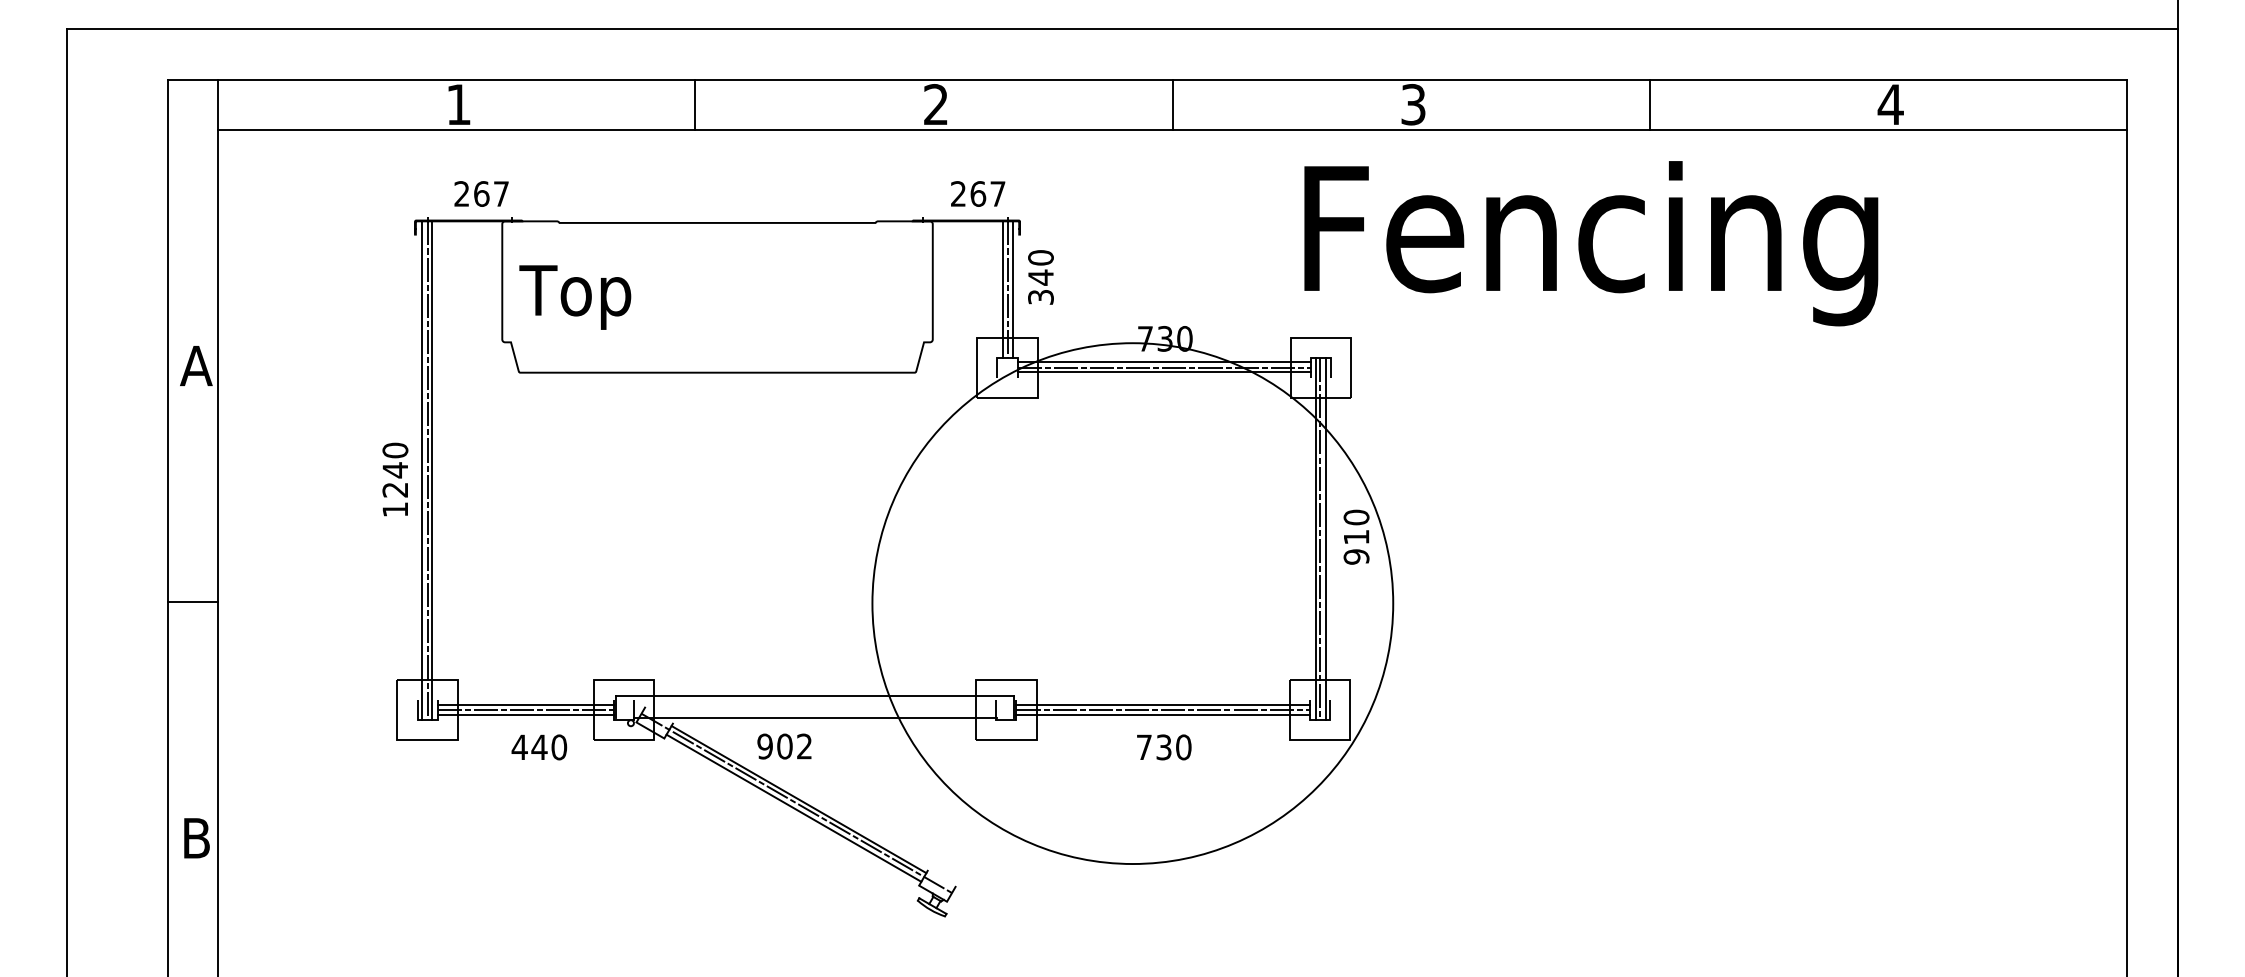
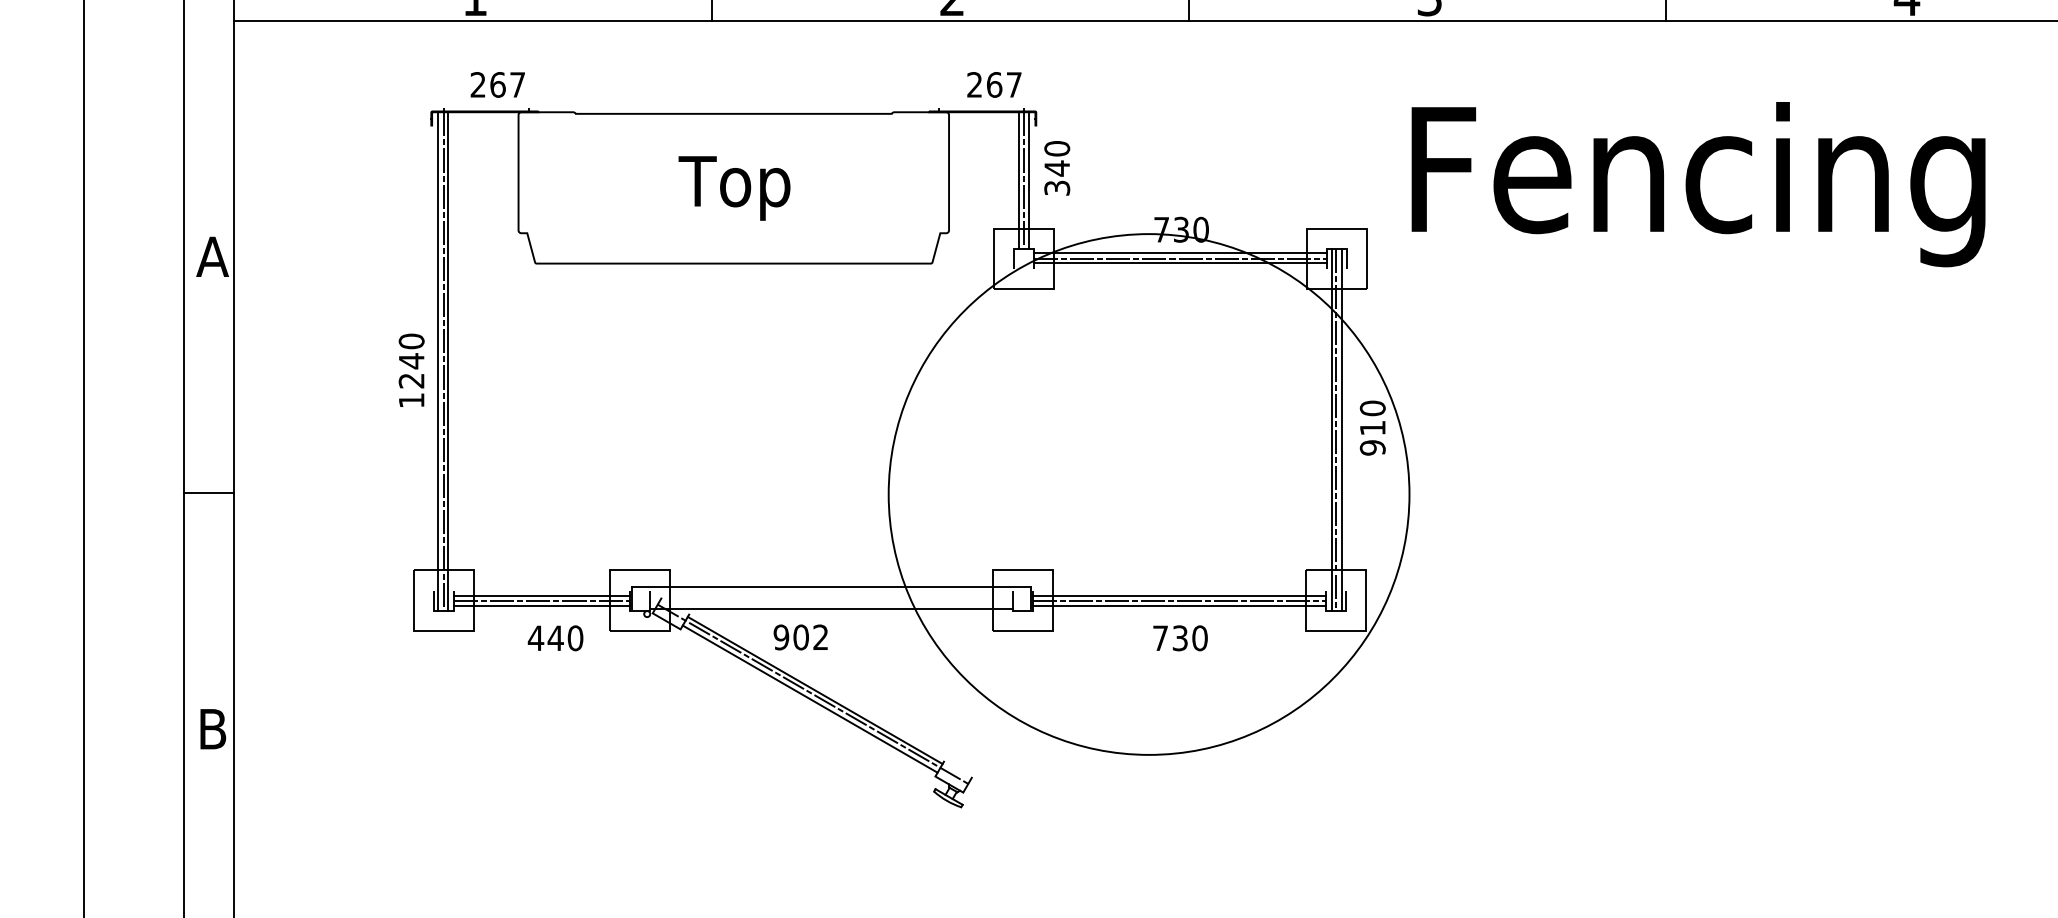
text: (1591, 243) -> (1698, 184), moved
text: (575, 297) -> (734, 188), moved

